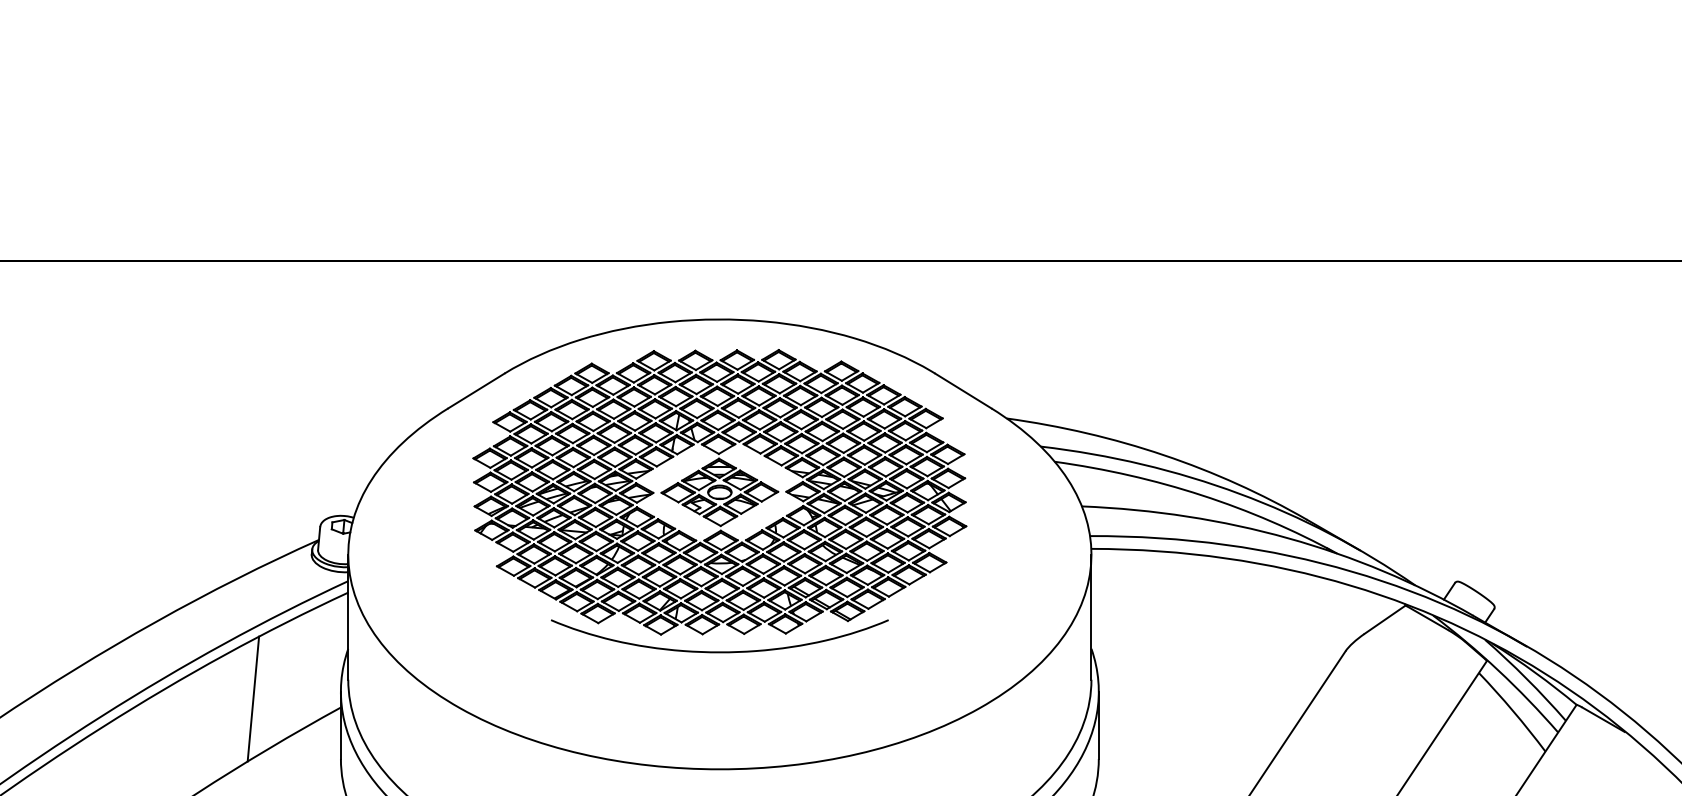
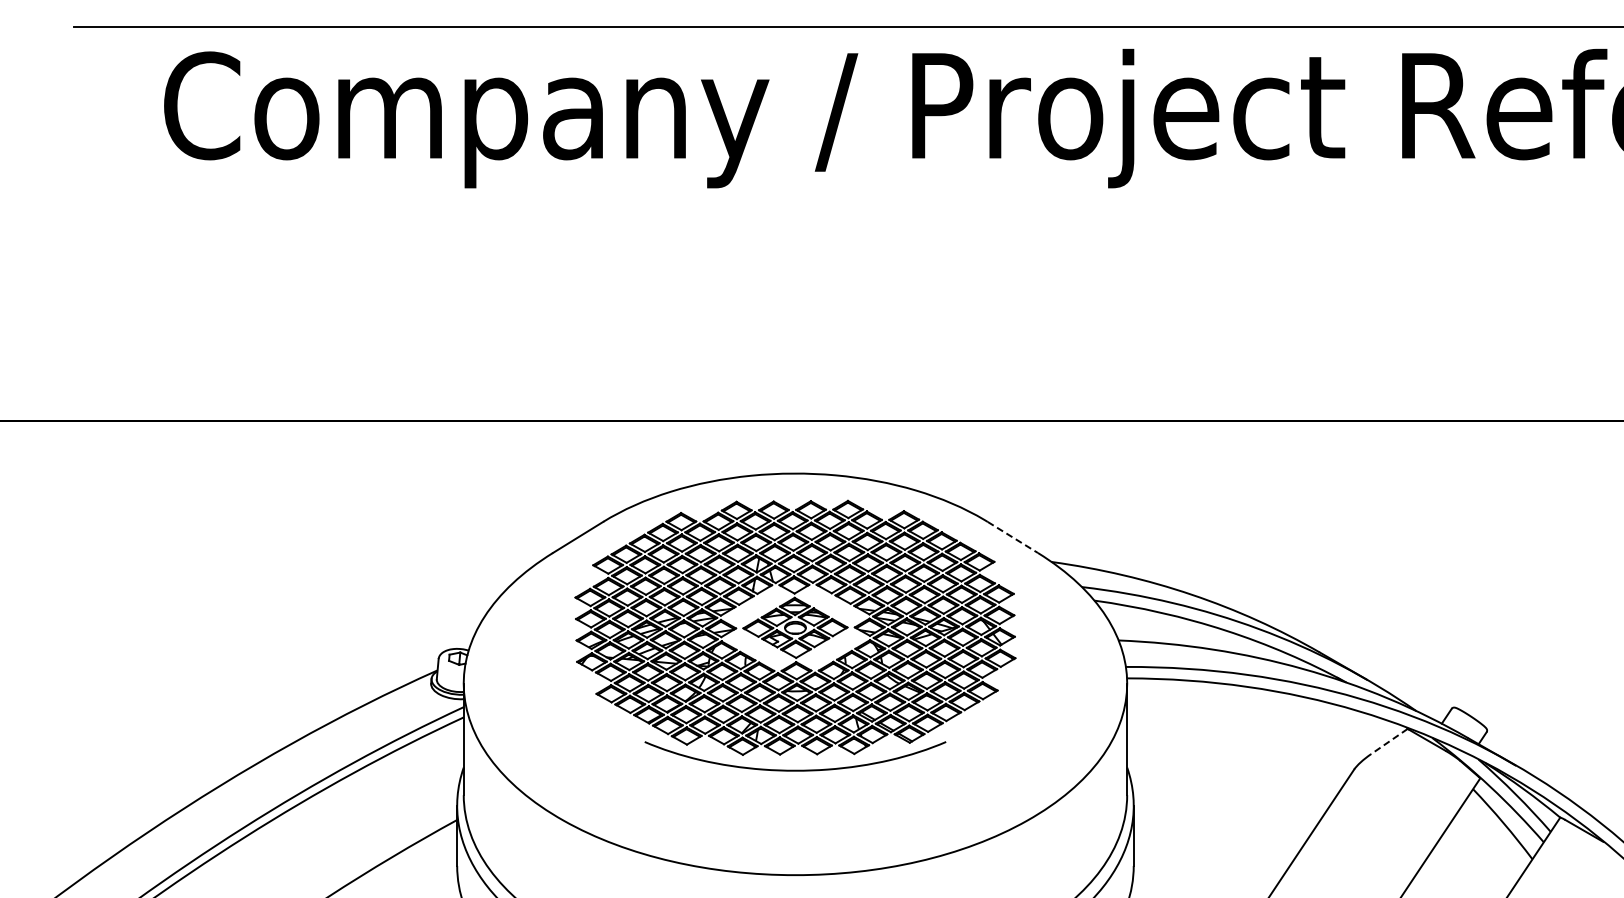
line: (964, 391) -> (1013, 537), solid -> dashed
line: (1384, 619) -> (1388, 741), solid -> dashed
line: (252, 699) -> (378, 812), removed

